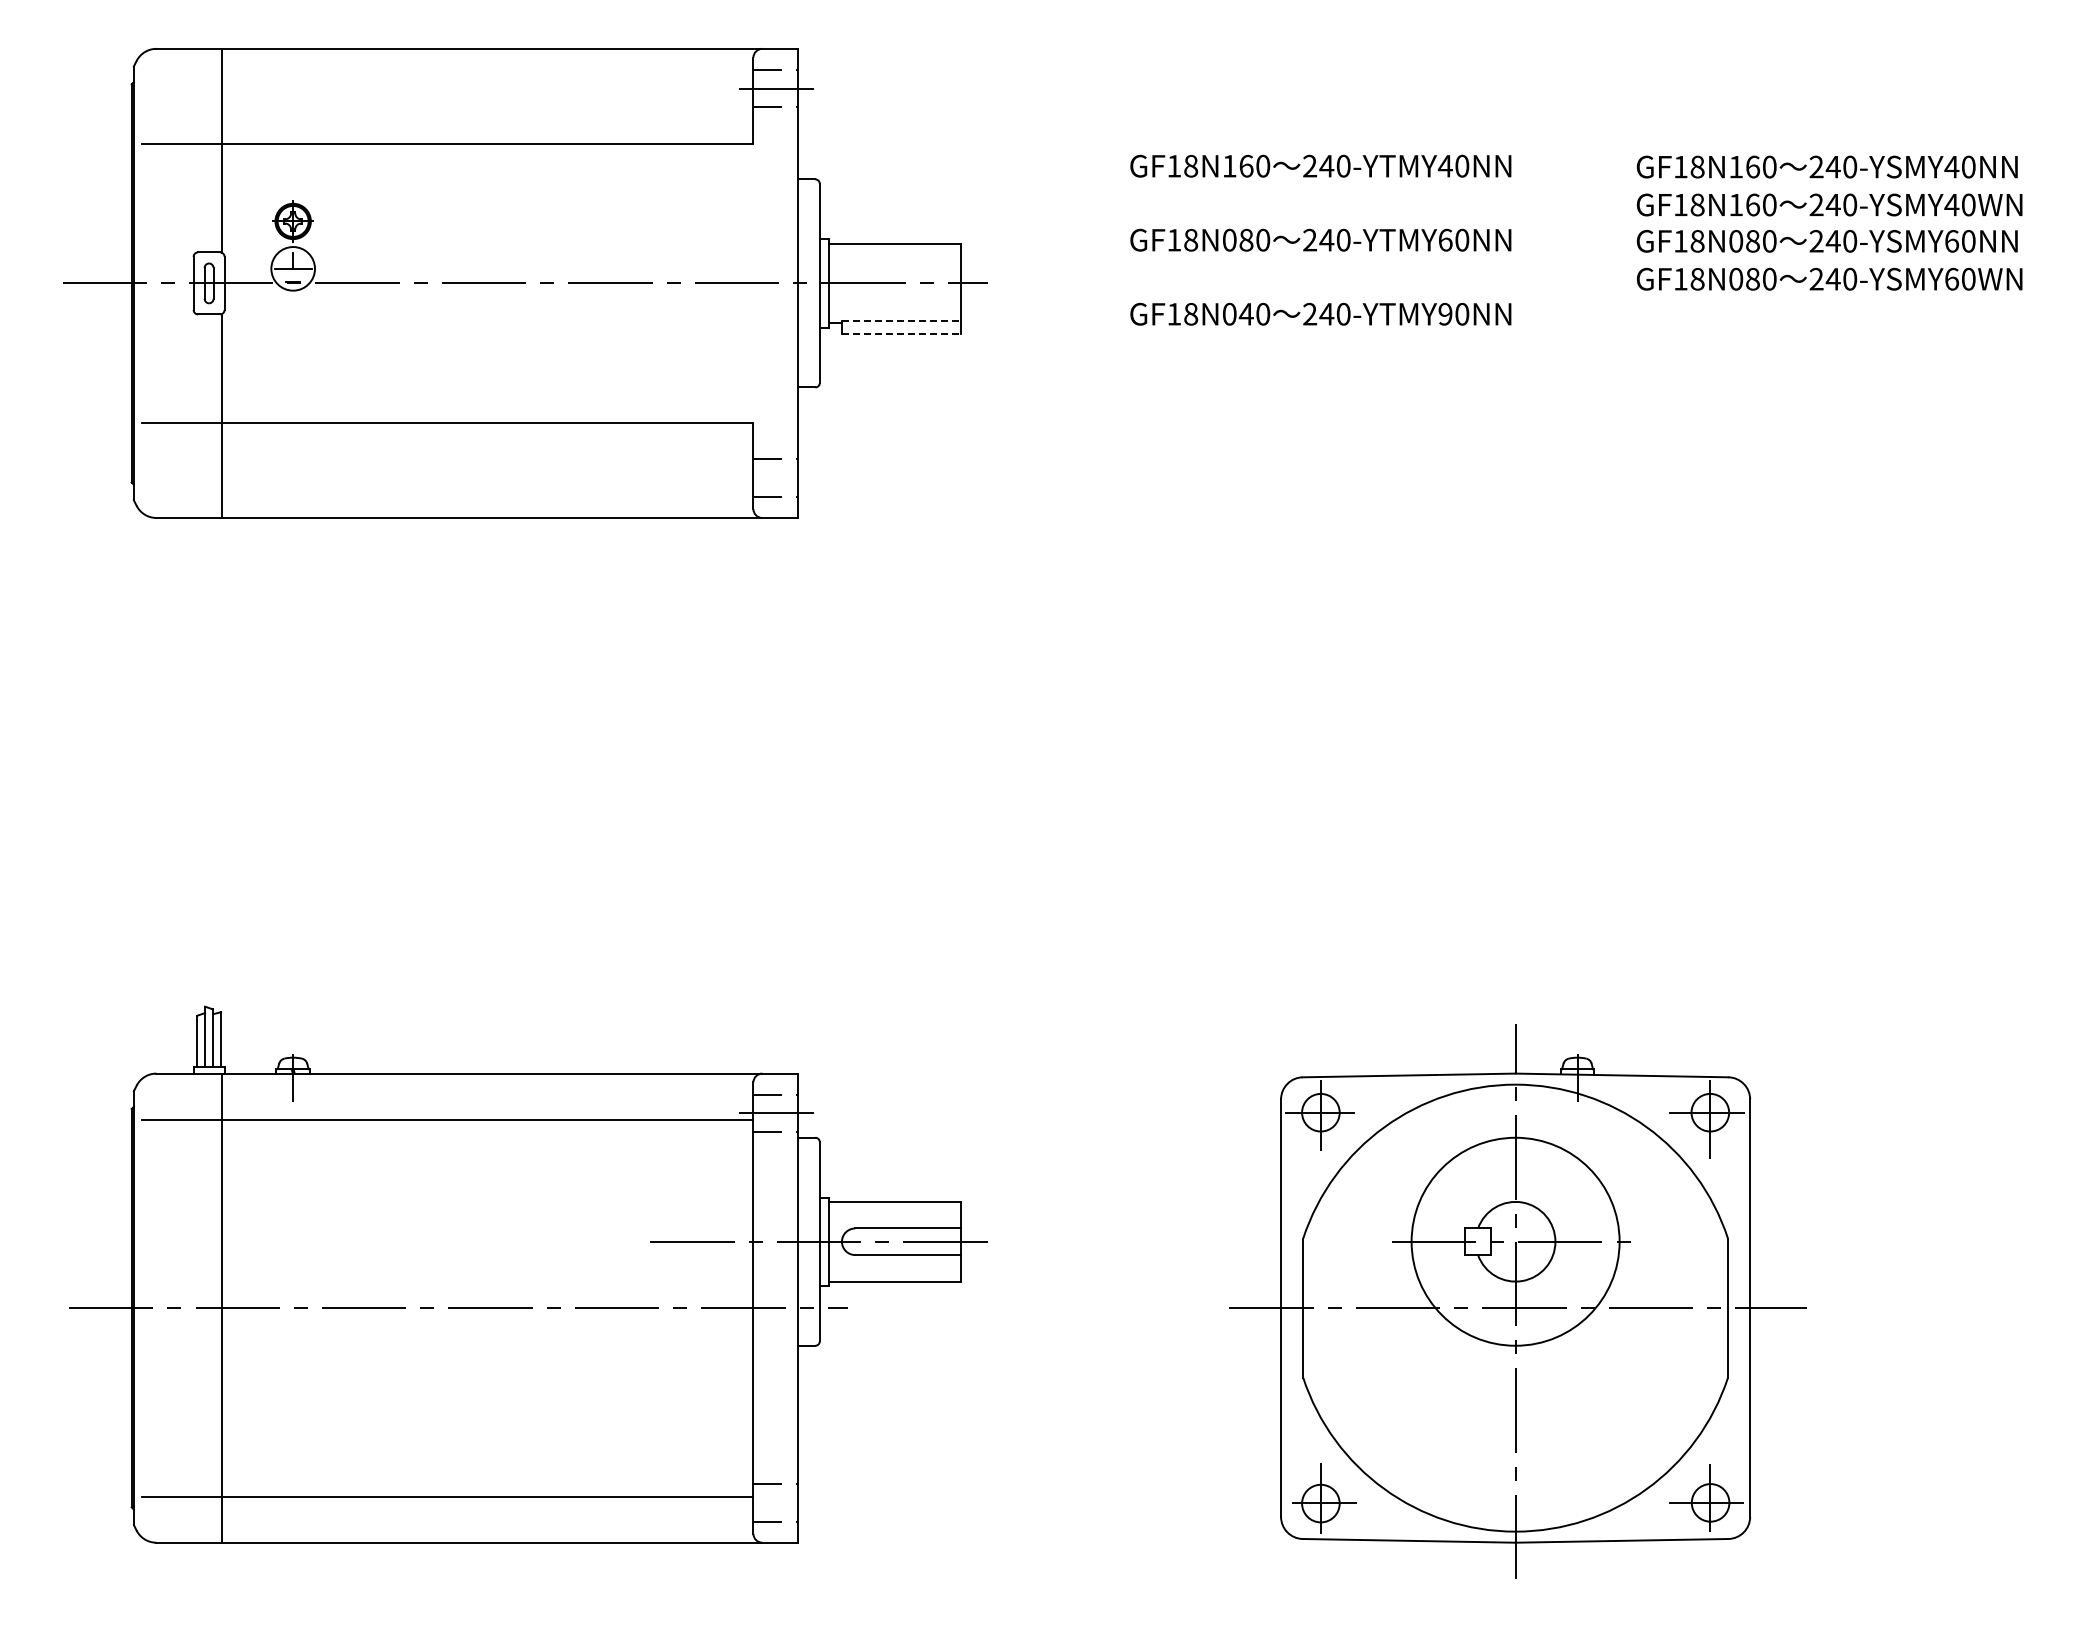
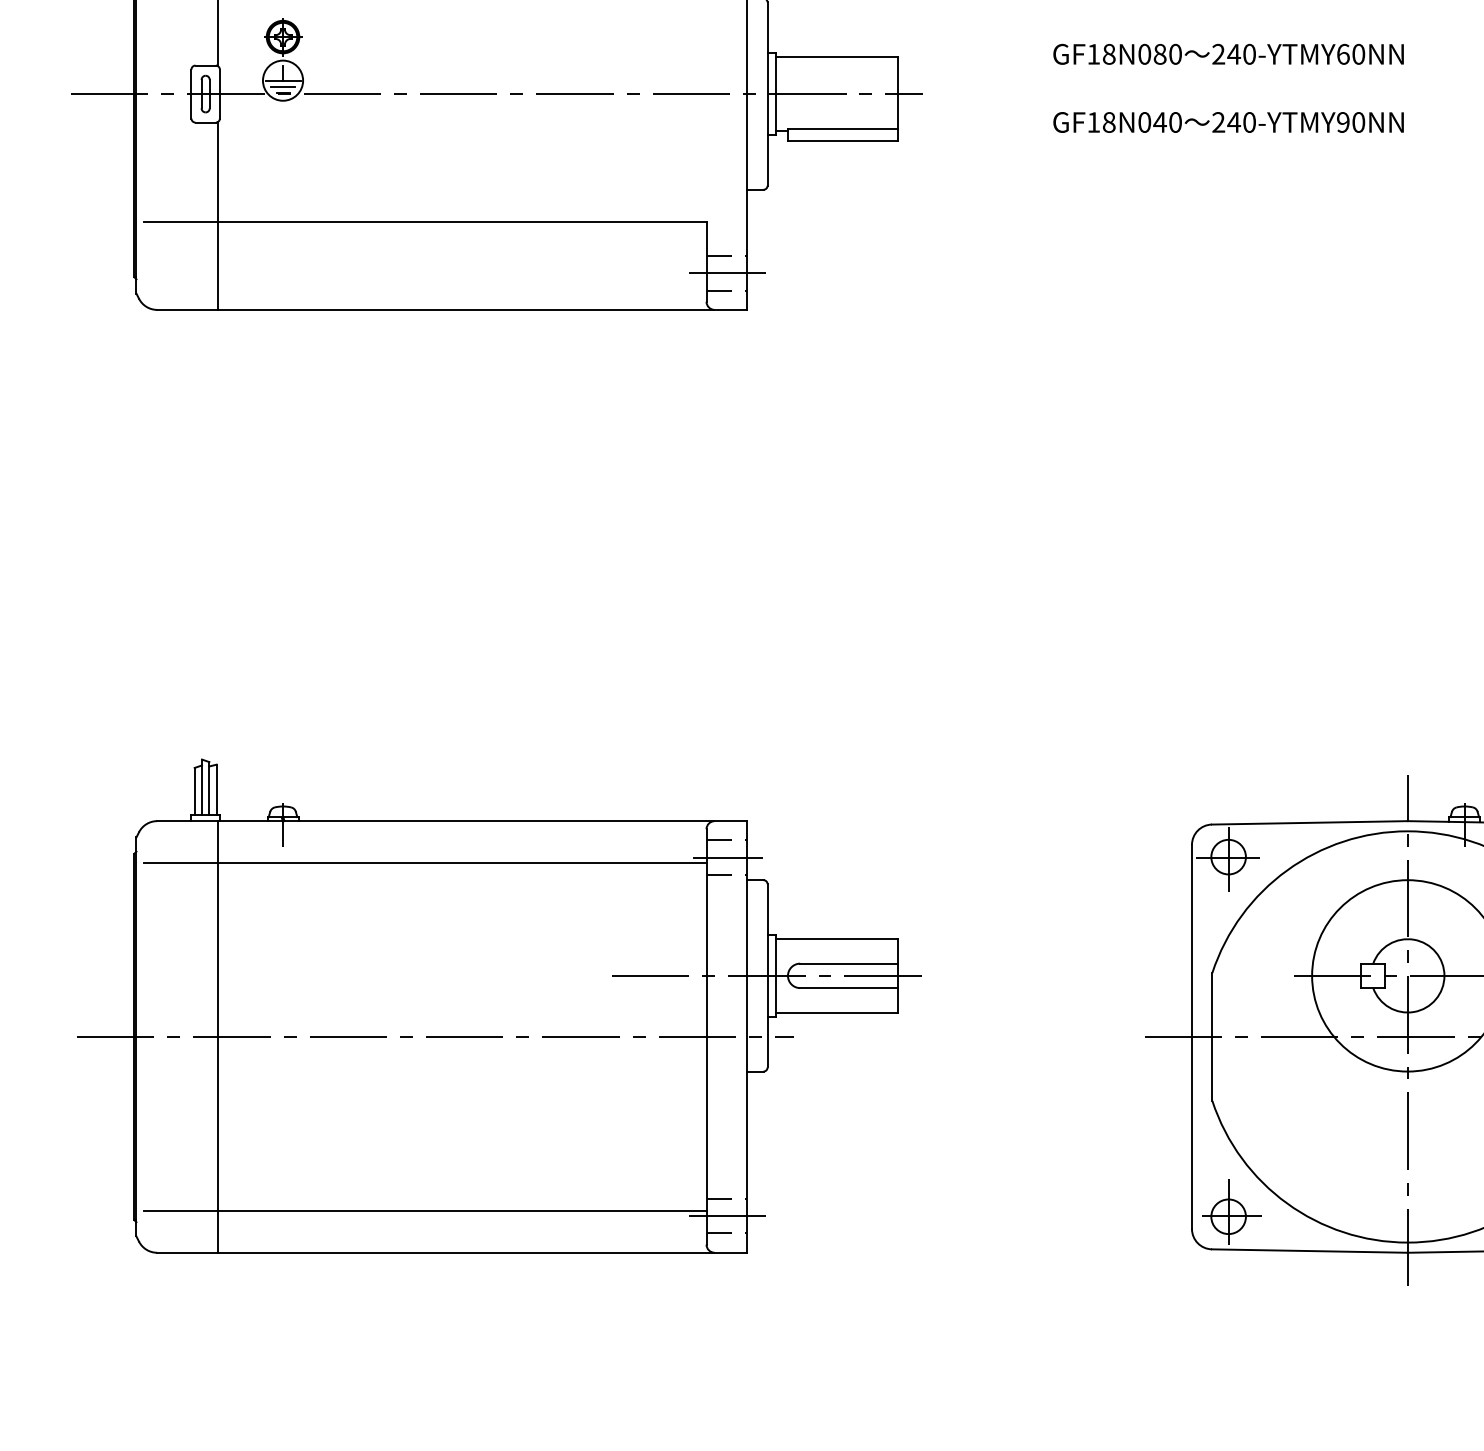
line: (292, 275) -> (282, 86), added
line: (901, 320) -> (842, 128), dashed -> solid
line: (901, 334) -> (842, 141), dashed -> solid
line: (775, 478) -> (726, 273), added
line: (775, 1502) -> (726, 1215), added

